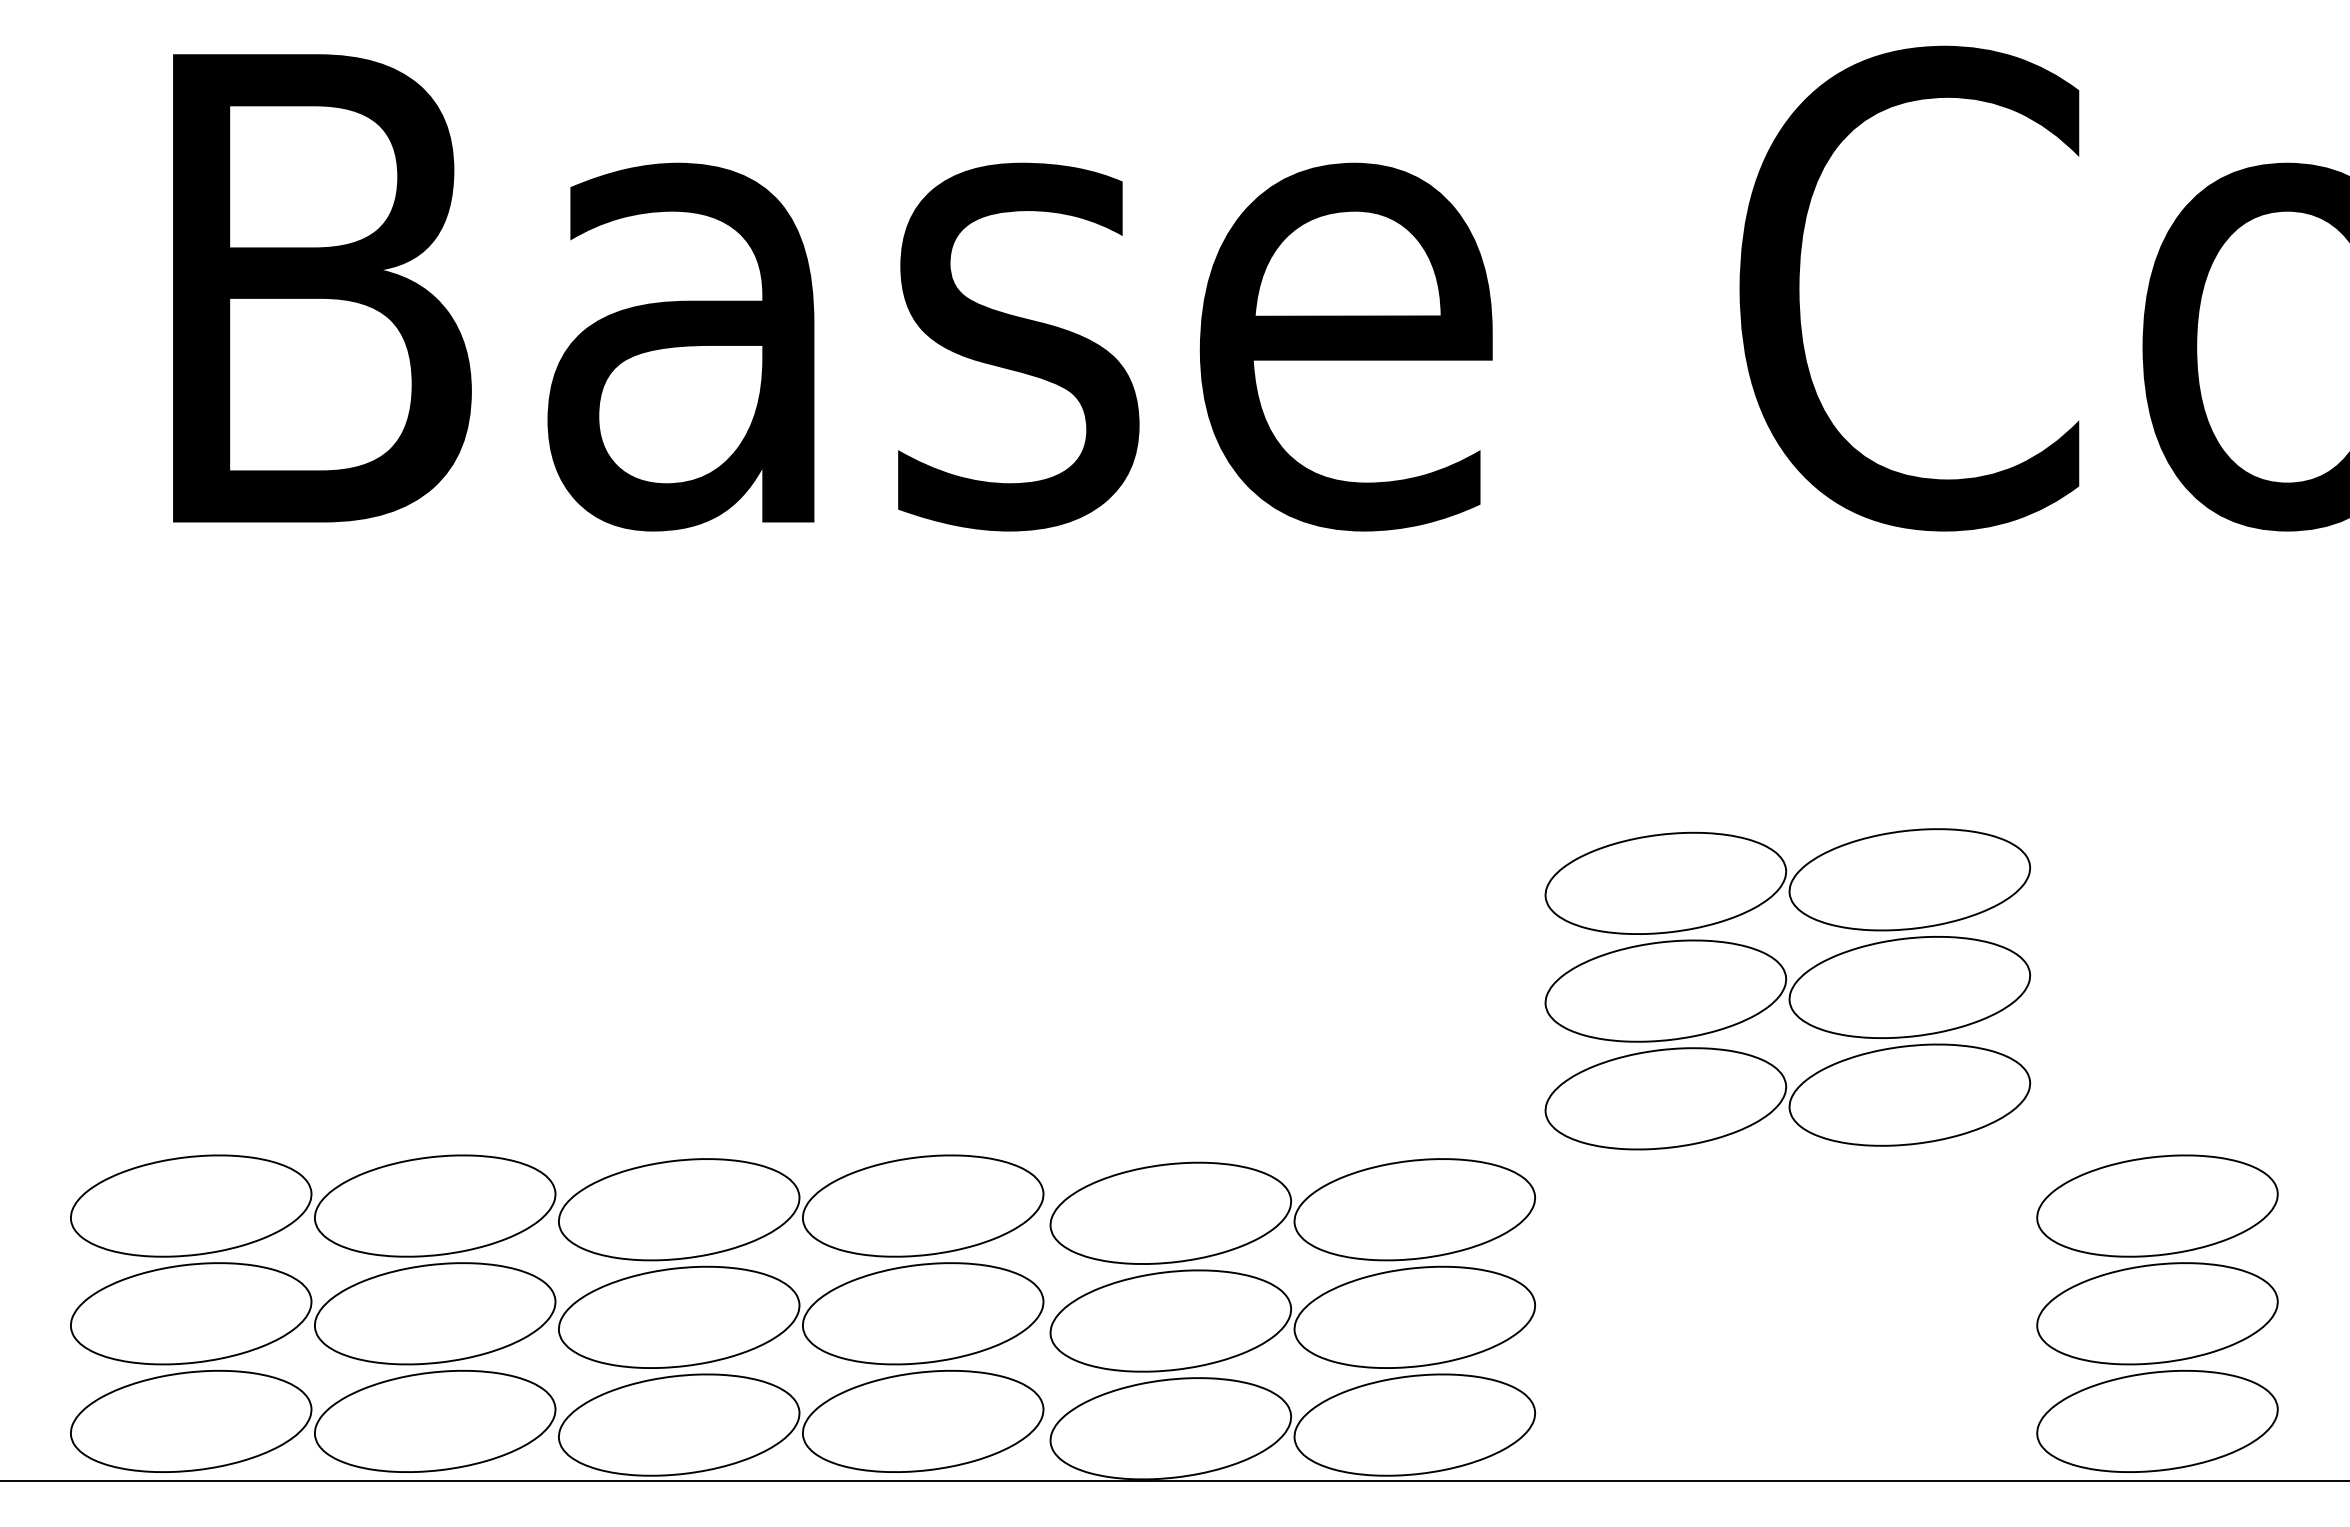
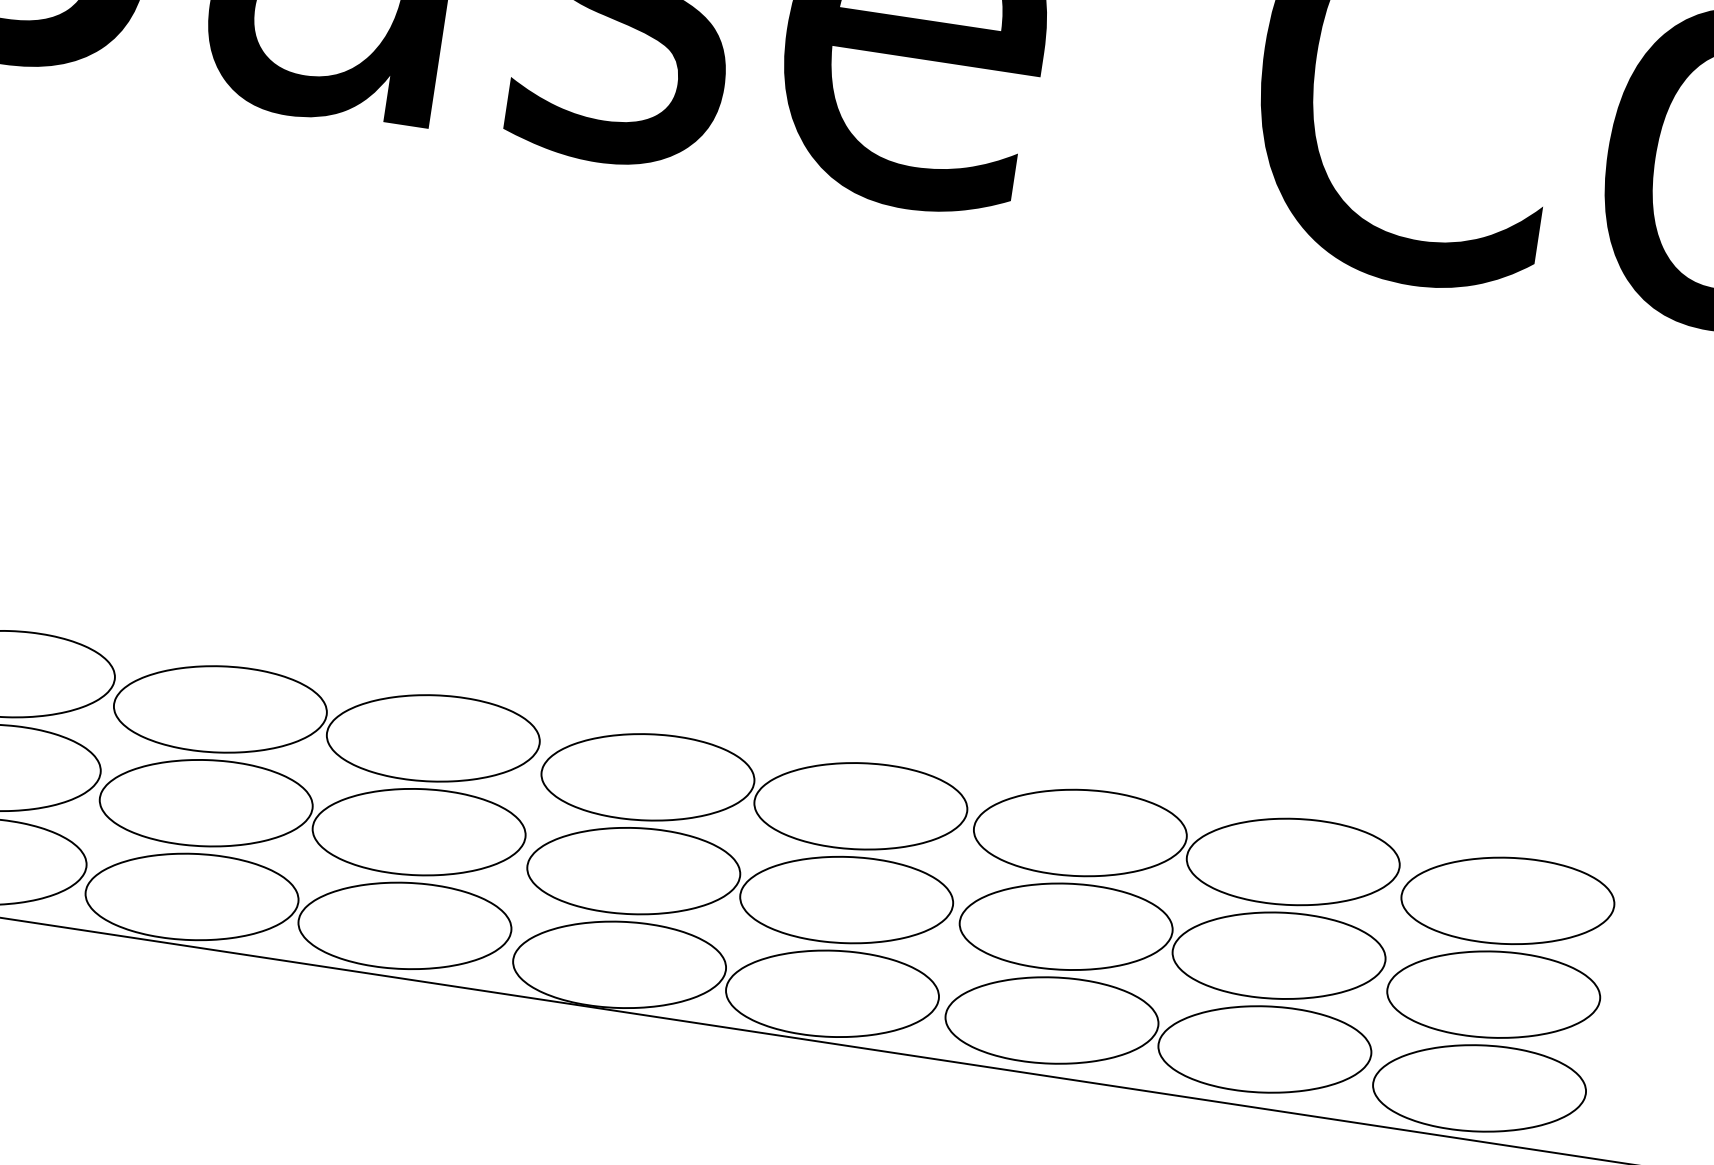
part: (1787, 989) -> (1172, 941), moved

